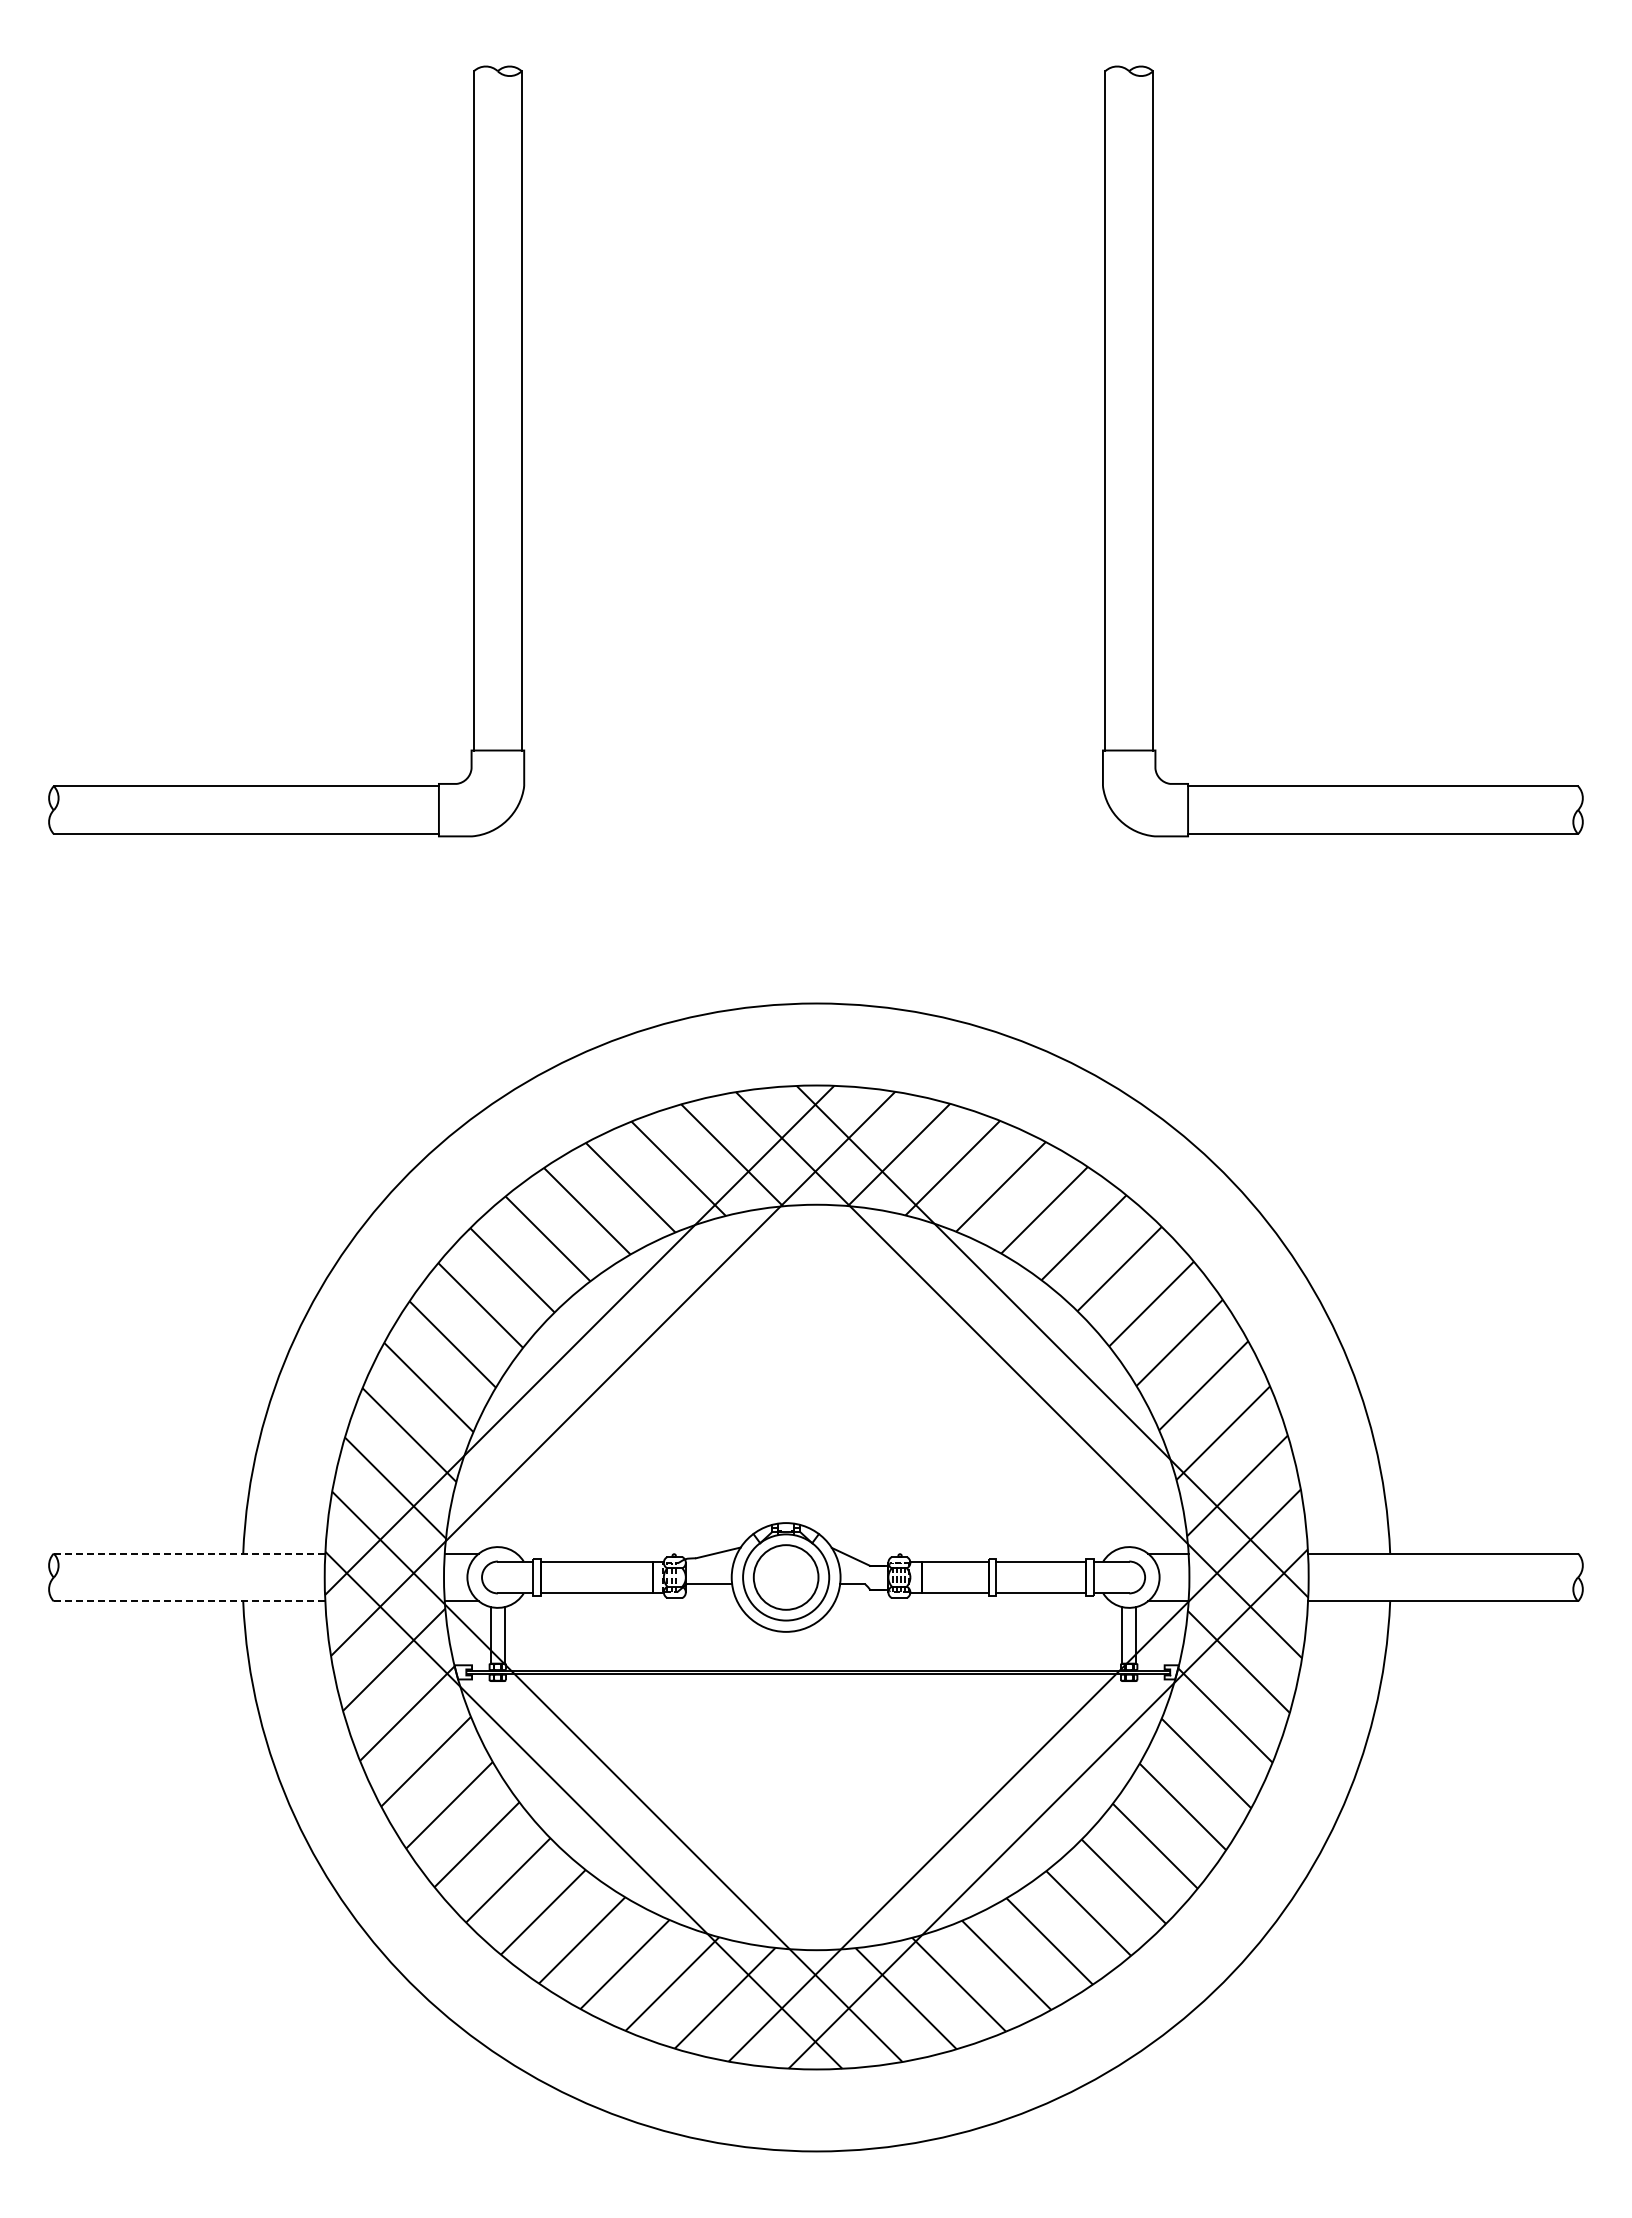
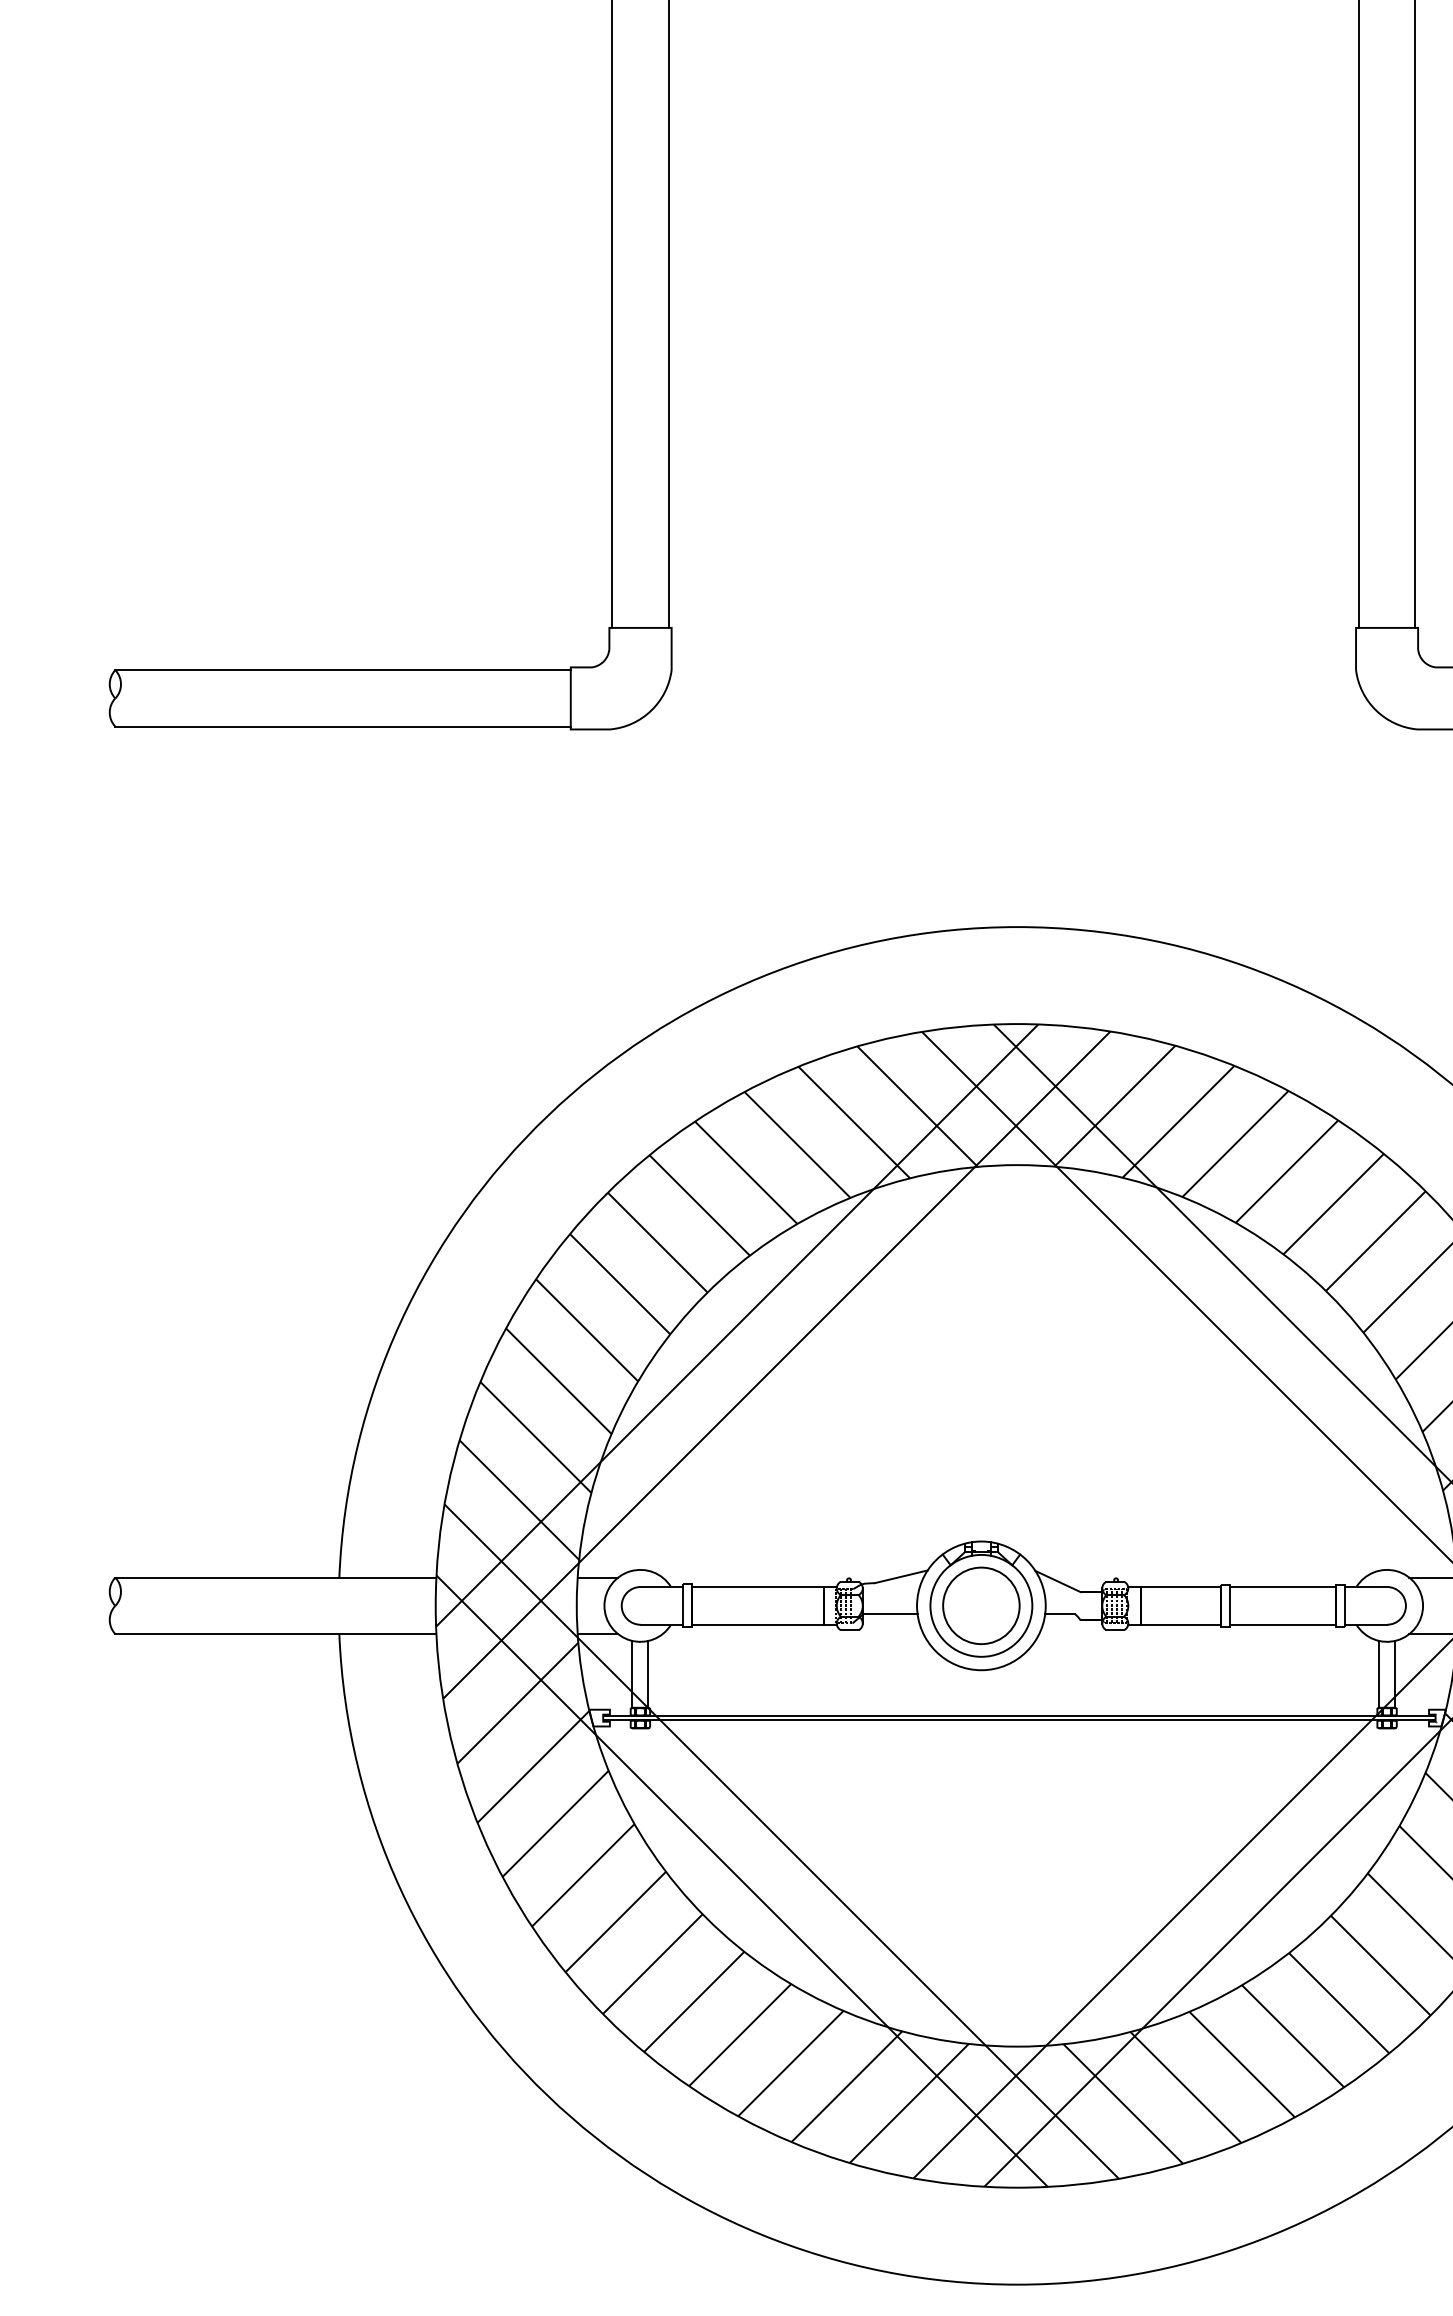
line: (189, 1553) -> (275, 1577), dashed -> solid
line: (189, 1601) -> (275, 1634), dashed -> solid

